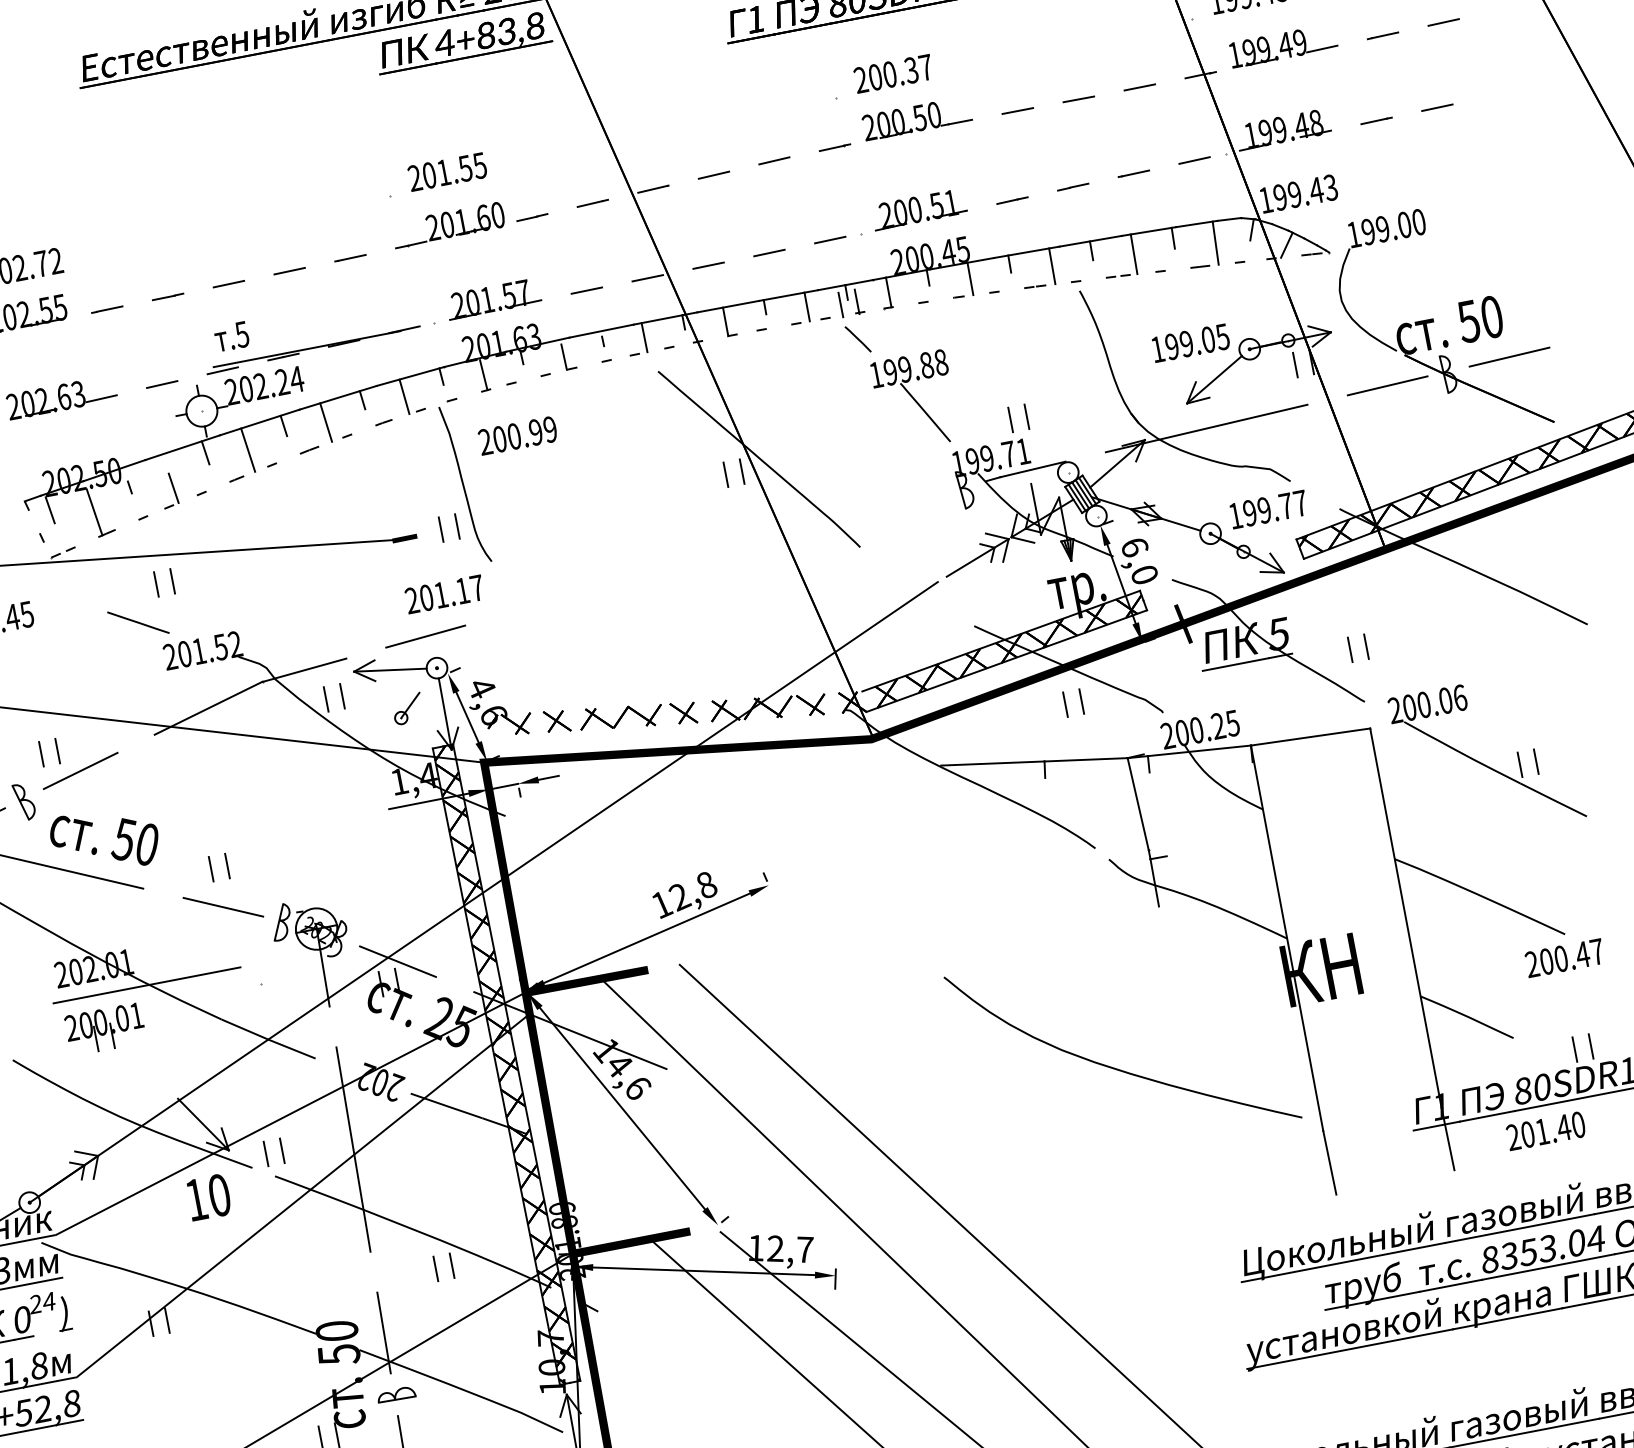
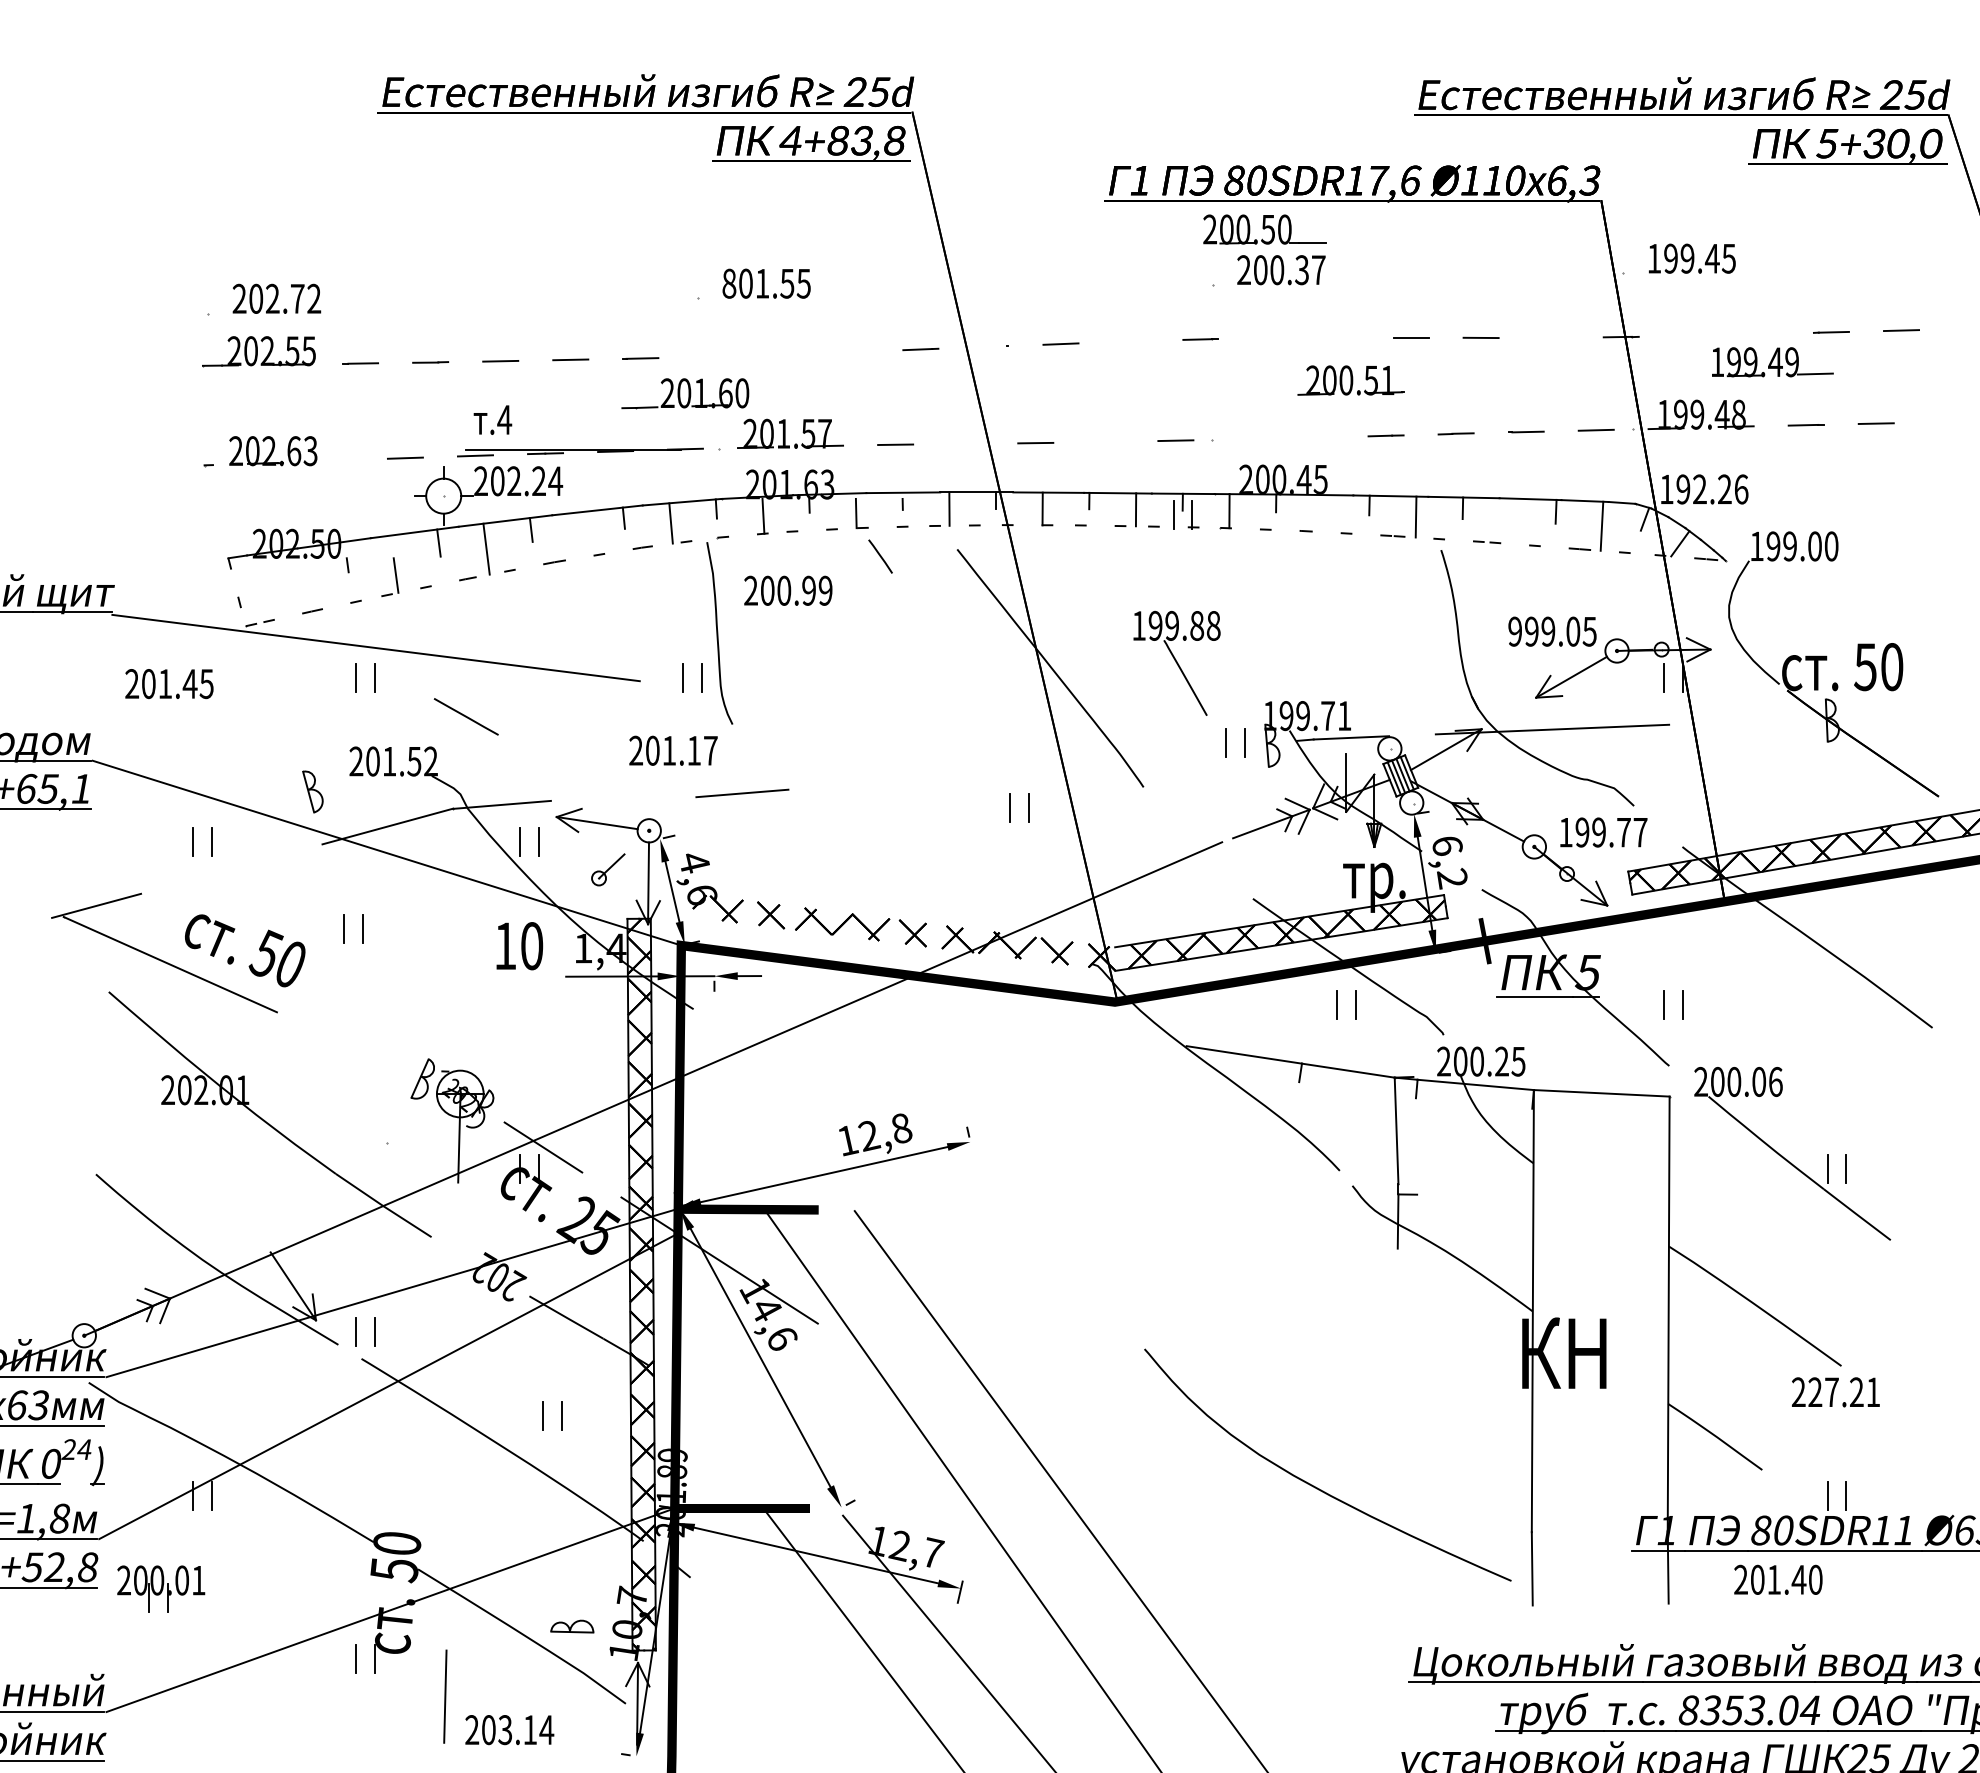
part: (1282, 46) -> (1772, 362), moved
line: (1139, 87) -> (1550, 337), removed
part: (916, 118) -> (1264, 229), moved
line: (773, 160) -> (1130, 340), removed
text: (415, 178) -> (729, 283), 201.55 -> 801.55
line: (653, 189) -> (990, 346), removed
text: (1312, 191) -> (1720, 489), 199.43 -> 192.26
part: (918, 209) -> (1350, 380), moved
line: (531, 216) -> (850, 351), removed
part: (448, 224) -> (685, 393), moved
line: (769, 252) -> (1105, 441), removed
line: (1133, 253) -> (1508, 520), removed
line: (647, 277) -> (965, 443), removed
line: (970, 278) -> (1322, 513), removed
text: (241, 334) -> (504, 419), .5 -> .4
line: (858, 339) -> (880, 556), moved
text: (1157, 349) -> (1514, 631), 199.05 -> 999.05
line: (1509, 357) -> (1902, 715), removed
line: (1387, 385) -> (1761, 720), removed
line: (100, 398) -> (334, 460), removed
part: (915, 400) -> (1176, 662), moved
part: (1010, 419) -> (1226, 742), moved
line: (325, 421) -> (578, 534), removed
part: (725, 474) -> (1010, 807), moved
line: (50, 510) -> (254, 573), removed
line: (94, 512) -> (303, 585), removed
fill: (405, 538) -> (641, 680), removed
text: (1144, 574) -> (1452, 878), 6,0 -> 6,2
line: (137, 622) -> (465, 716), moved
line: (425, 636) -> (742, 793), moved
line: (80, 770) -> (232, 868), removed
part: (24, 801) -> (312, 791), moved
part: (211, 868) -> (344, 928), moved
line: (223, 906) -> (361, 1049), removed
text: (1572, 956) -> (1844, 1392), 200.47 -> 227.21
line: (147, 985) -> (260, 1120), removed
part: (105, 1028) -> (161, 1588), moved
curve: (1114, 1067) -> (1314, 1485), moved
line: (353, 1149) -> (454, 1345), removed
text: (208, 1197) -> (519, 946), moved
part: (436, 1268) -> (543, 1415), moved
line: (383, 1332) -> (448, 1555), removed
part: (396, 1394) -> (572, 1626), moved

